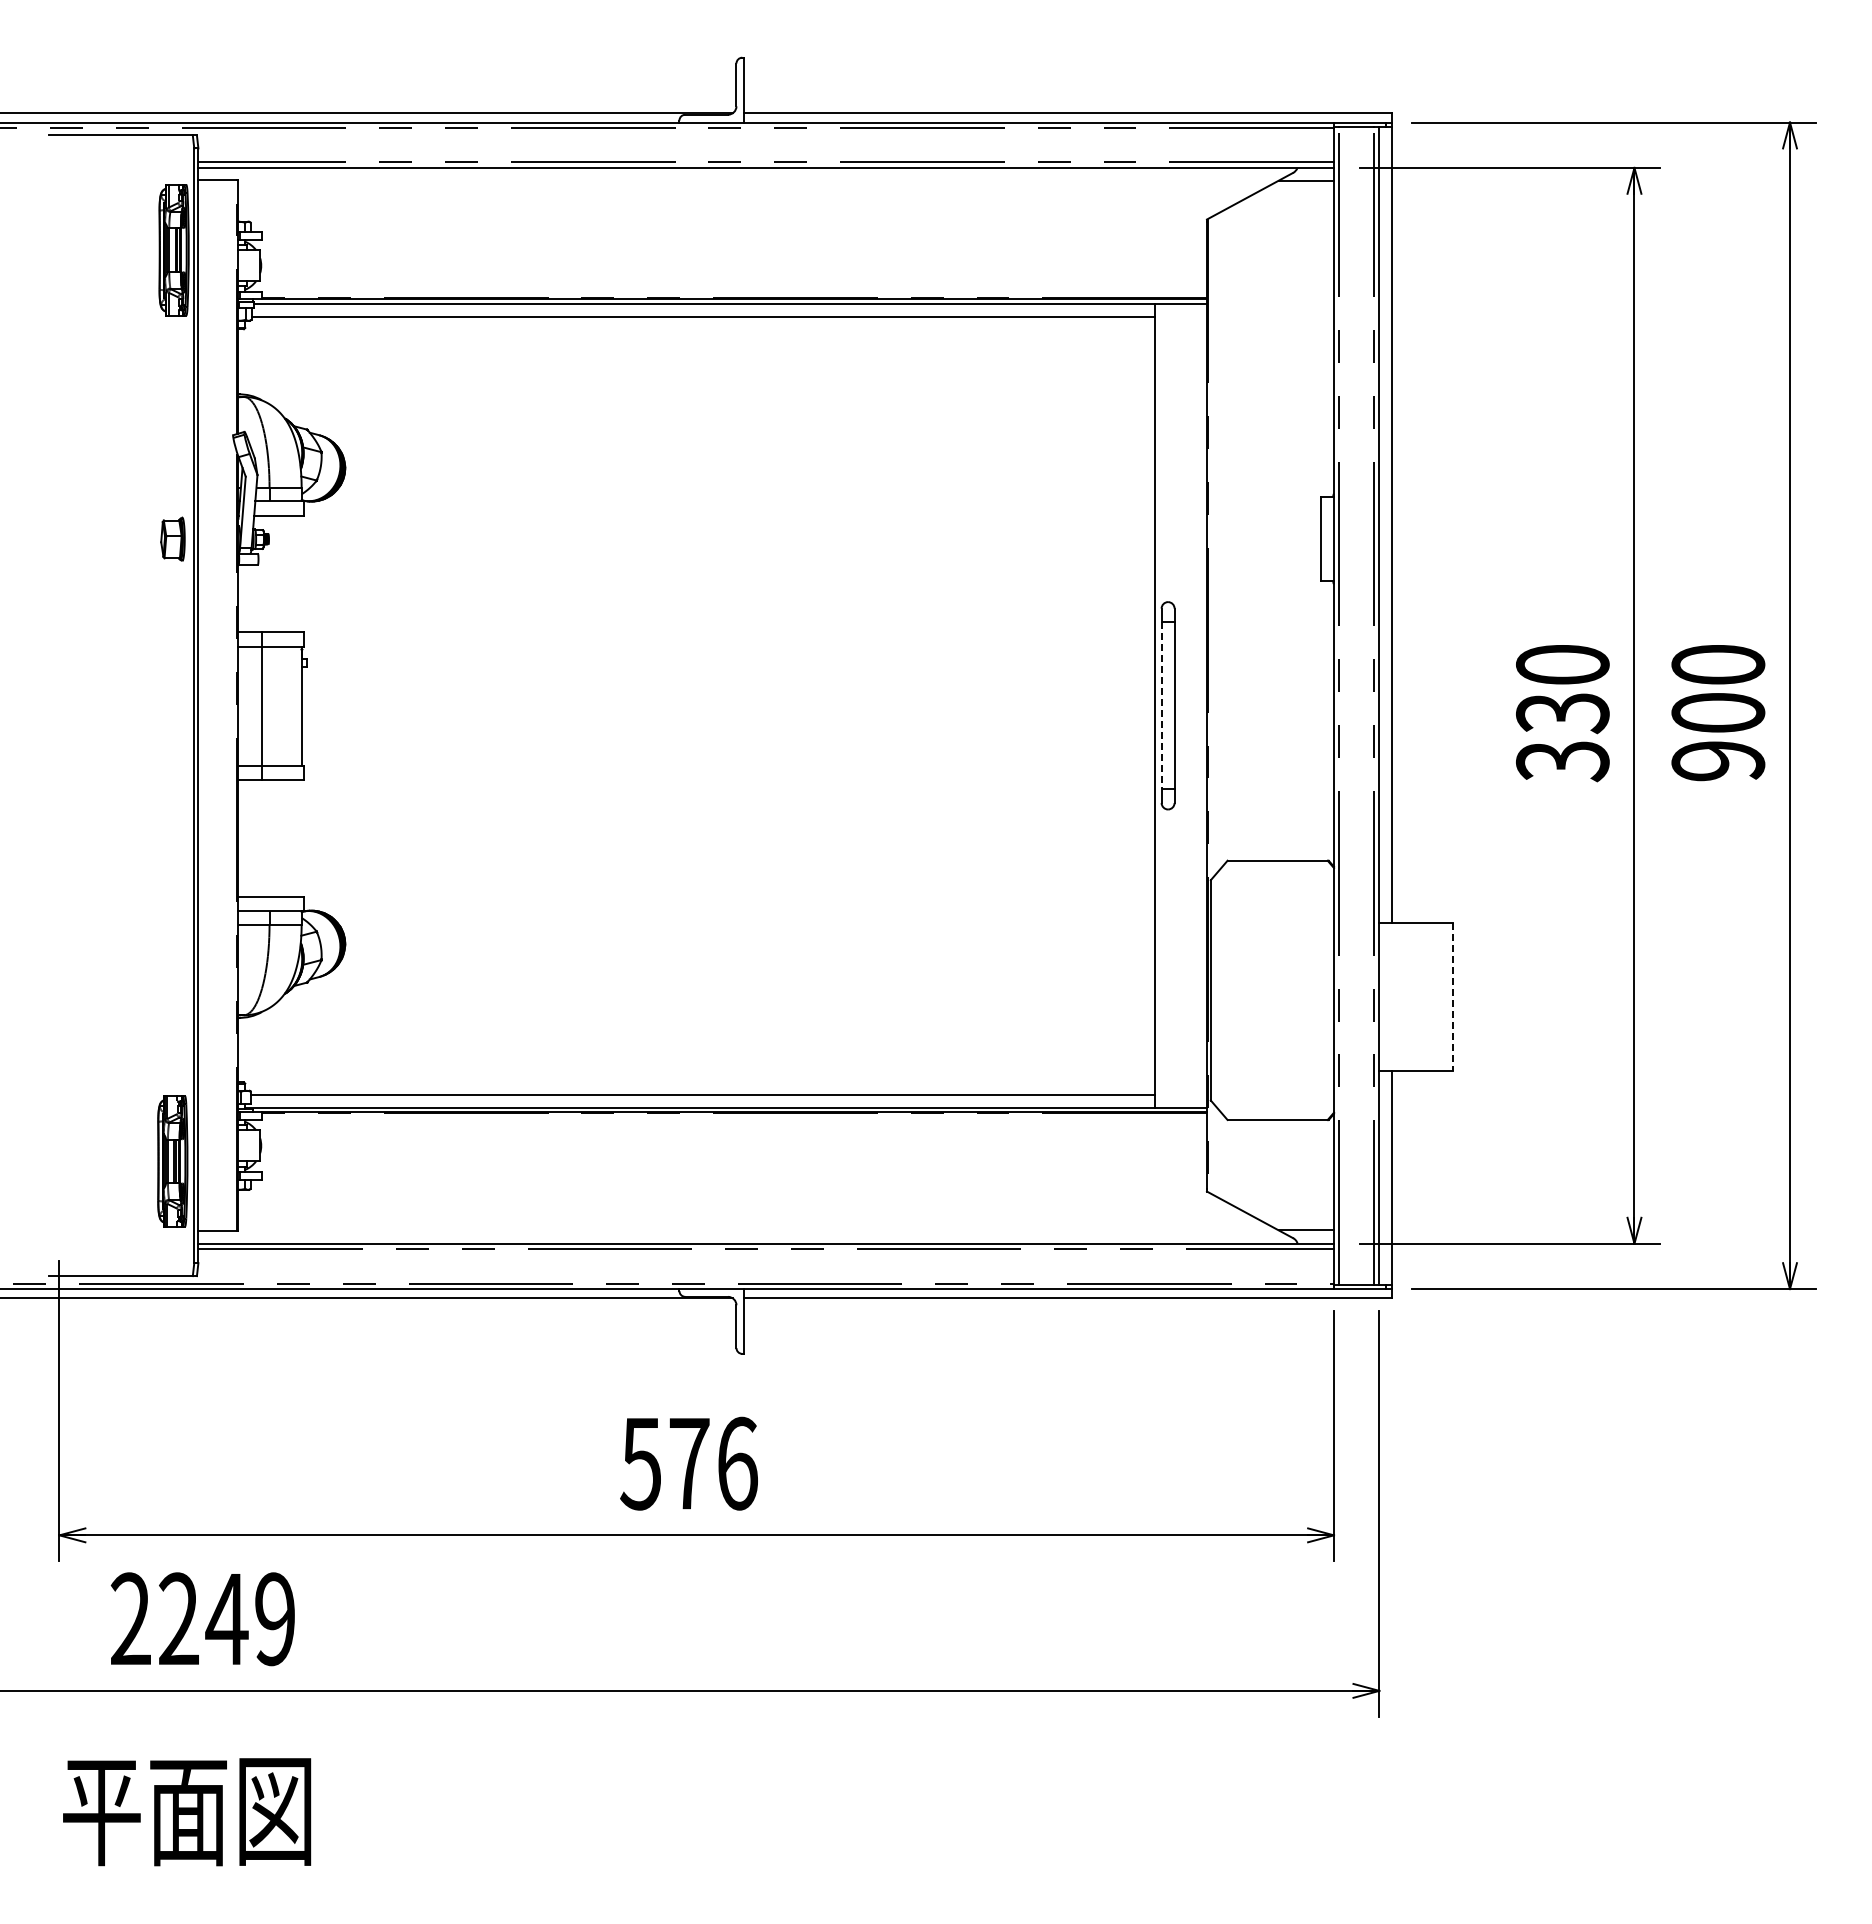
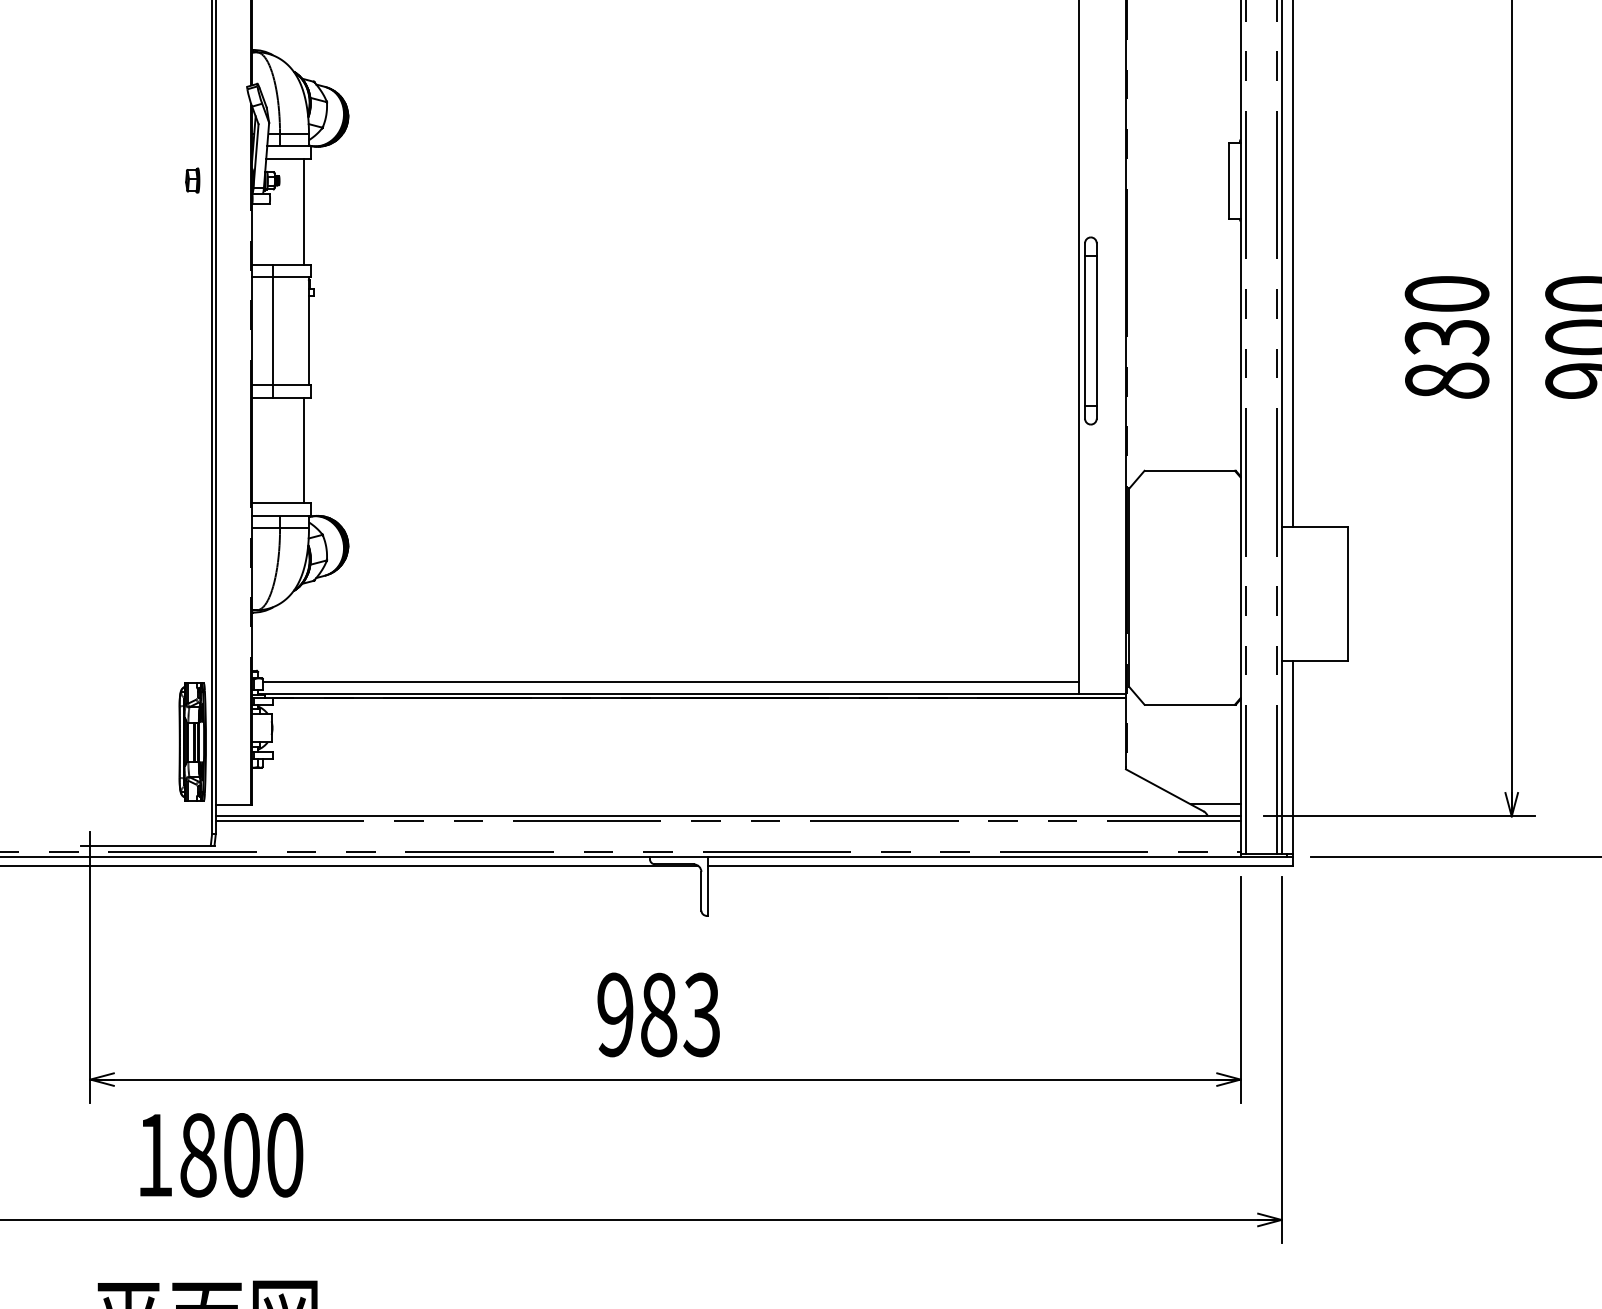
part: (172, 538) -> (192, 180), size x0.62
line: (296, 573) -> (304, 211), added
line: (1161, 705) -> (1084, 330), dashed -> solid
text: (1562, 761) -> (1446, 381), 330 -> 830
line: (296, 838) -> (304, 450), added
line: (1453, 997) -> (1348, 594), dashed -> solid
text: (688, 1463) -> (658, 1014), 576 -> 983
text: (202, 1619) -> (219, 1155), 2249 -> 1800

